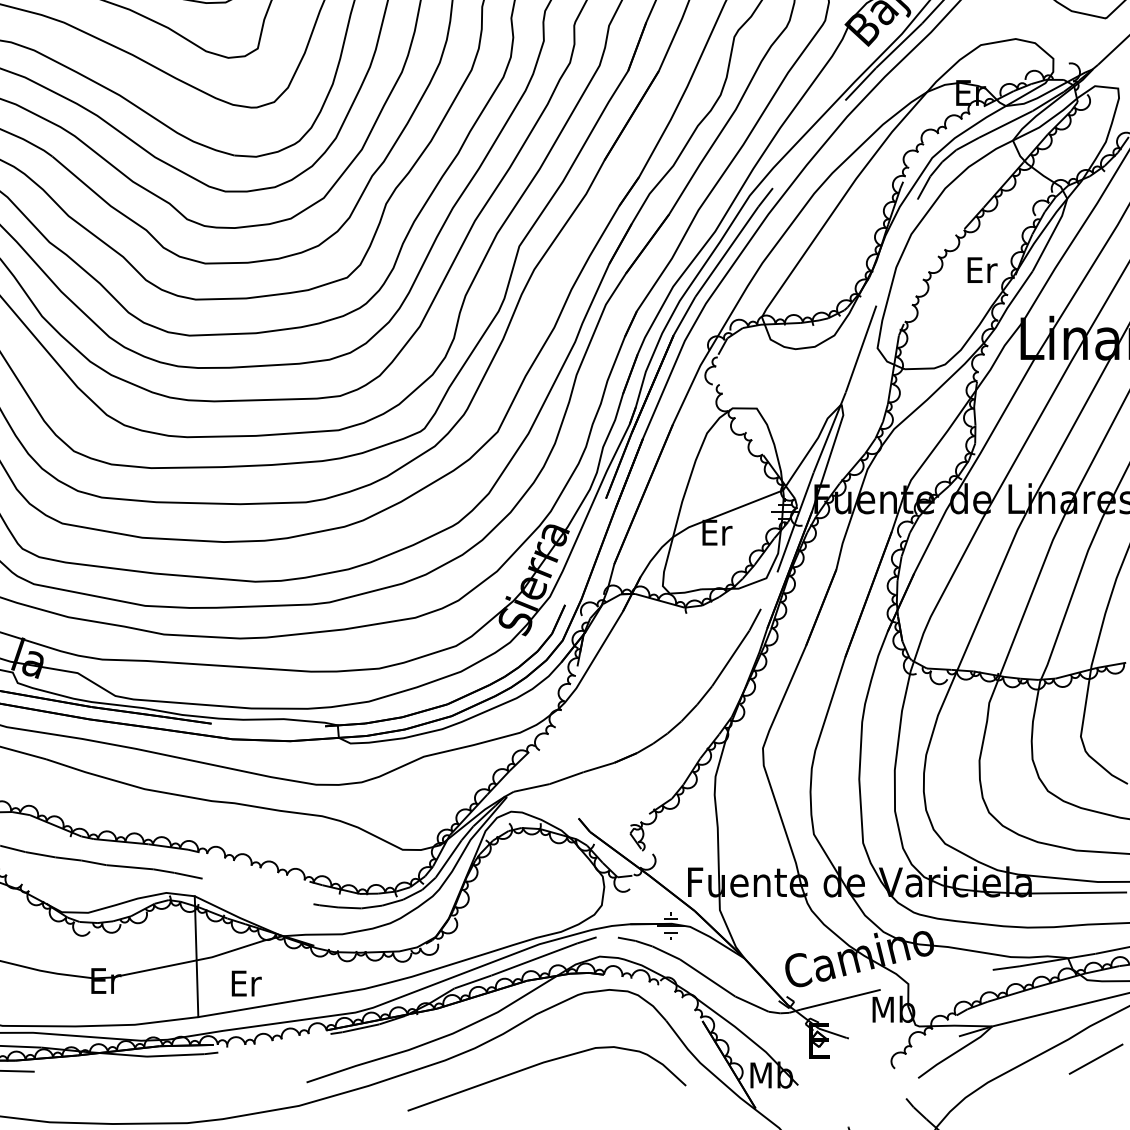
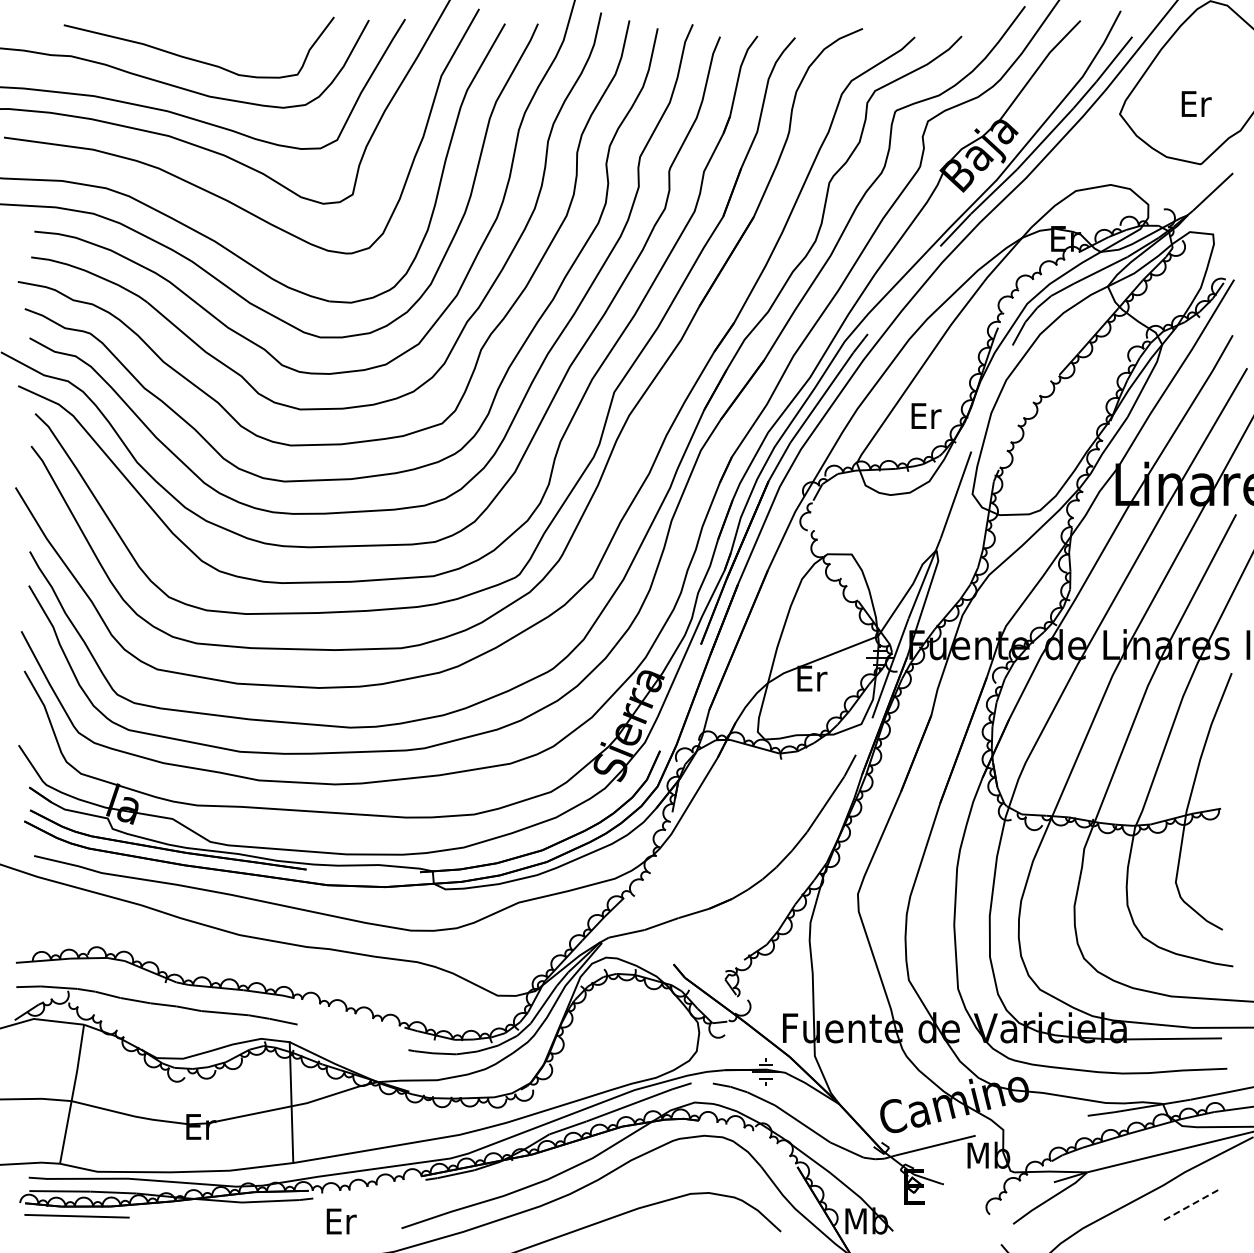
text: (982, 269) -> (926, 415), moved
text: (246, 983) -> (341, 1221), moved
line: (1095, 1059) -> (1190, 1205), solid -> dashed

